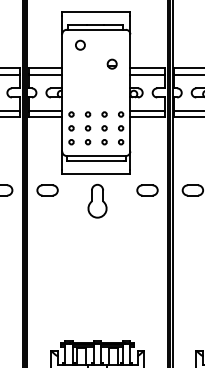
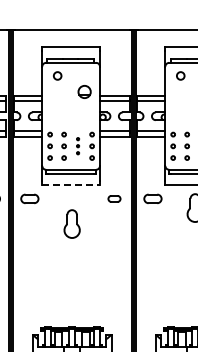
part: (112, 63) -> (84, 91), size x1.6
part: (103, 127) -> (77, 145), size x0.6
line: (96, 174) -> (71, 185), solid -> dashed
part: (147, 189) -> (114, 198), size x0.7
part: (96, 200) -> (71, 223), moved

